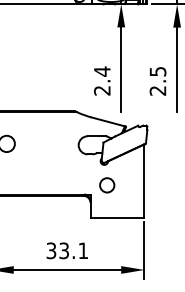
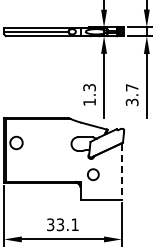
text: (102, 80) -> (89, 94), 2.4 -> 1.3
text: (158, 81) -> (132, 95), 2.5 -> 3.7
line: (144, 181) -> (121, 171), solid -> dashed

